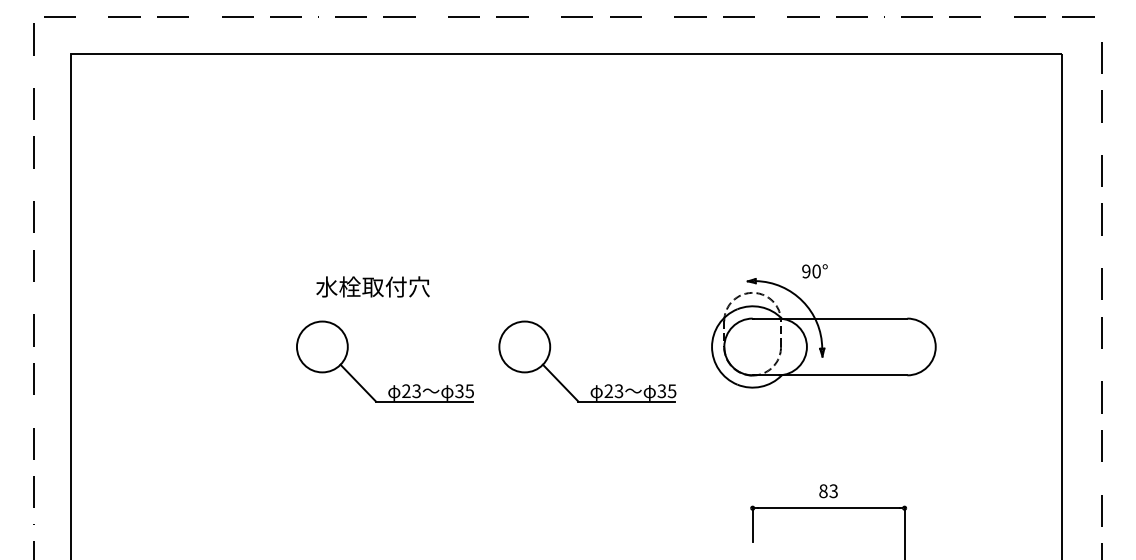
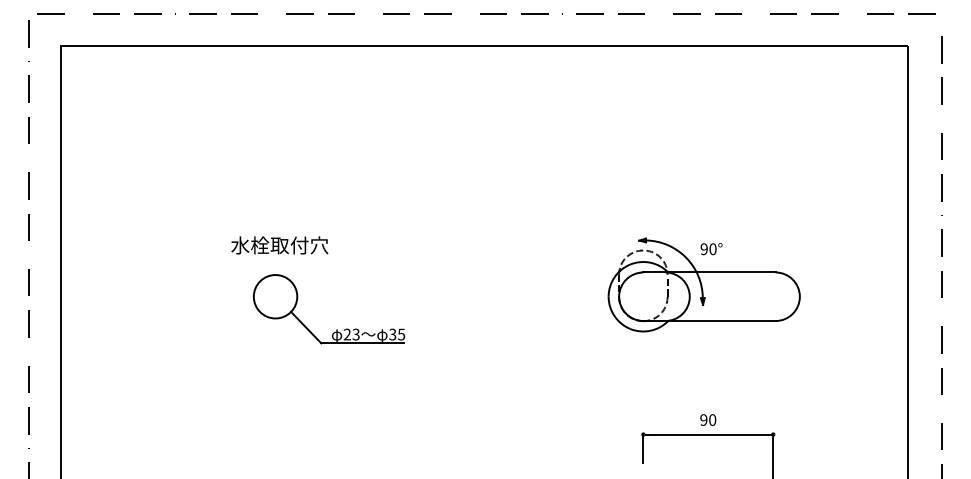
text: (814, 271) -> (711, 249), moved
text: (372, 287) -> (279, 245), moved
part: (596, 385) -> (509, 329), removed
text: (828, 490) -> (708, 419), 83 -> 90

